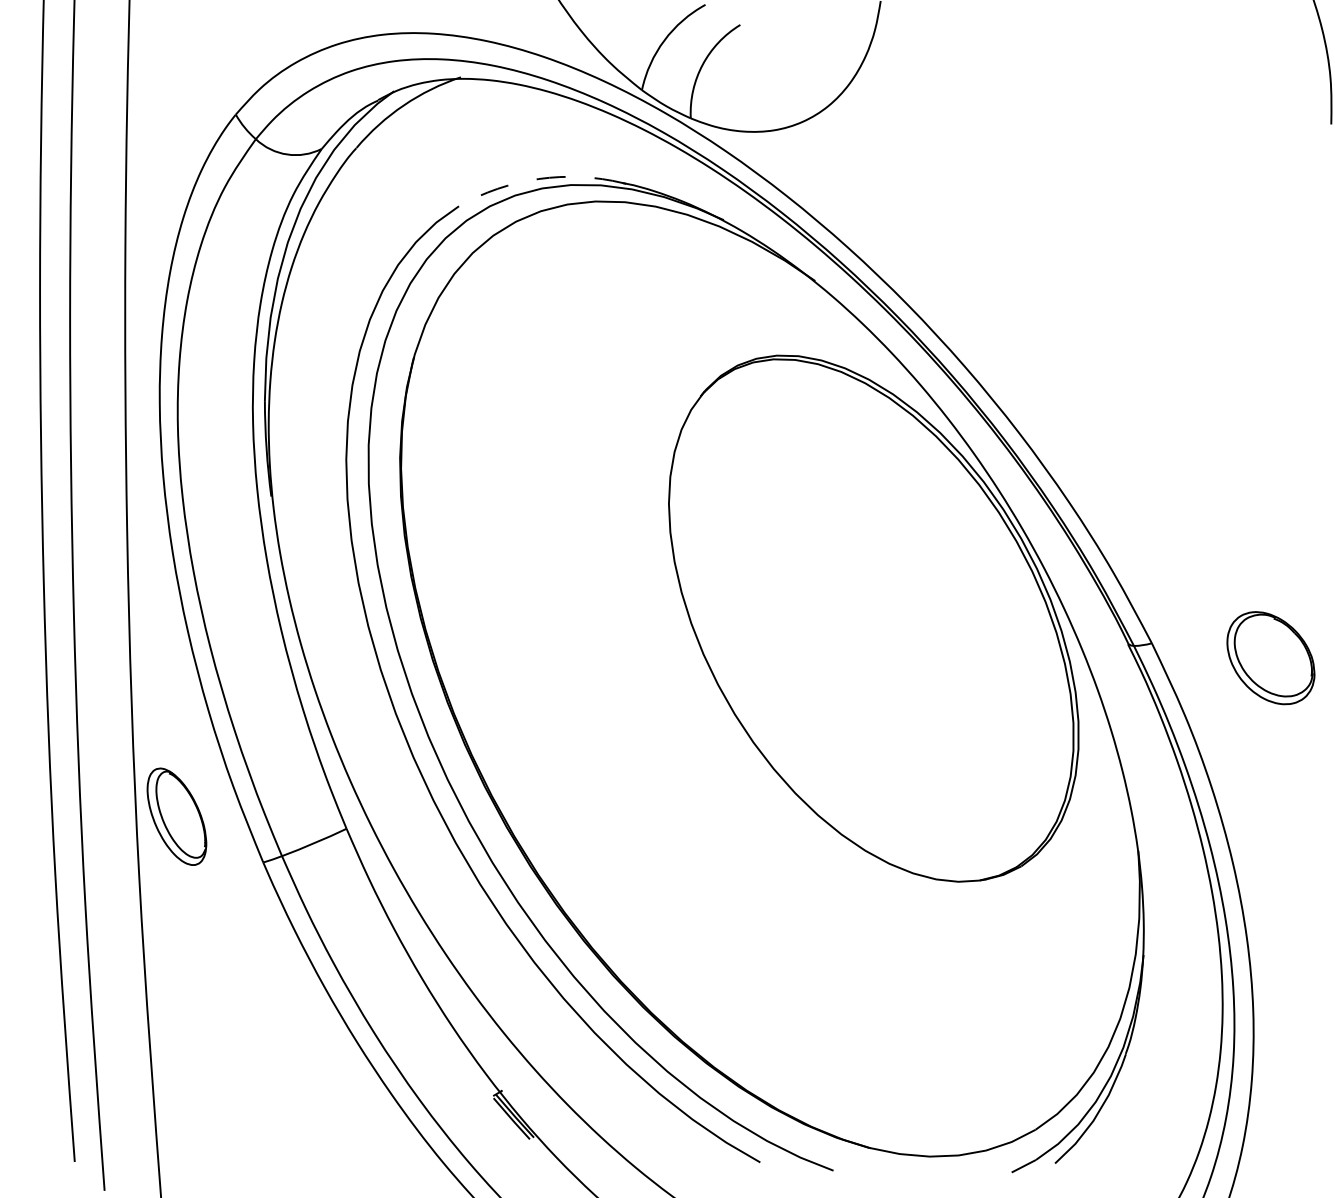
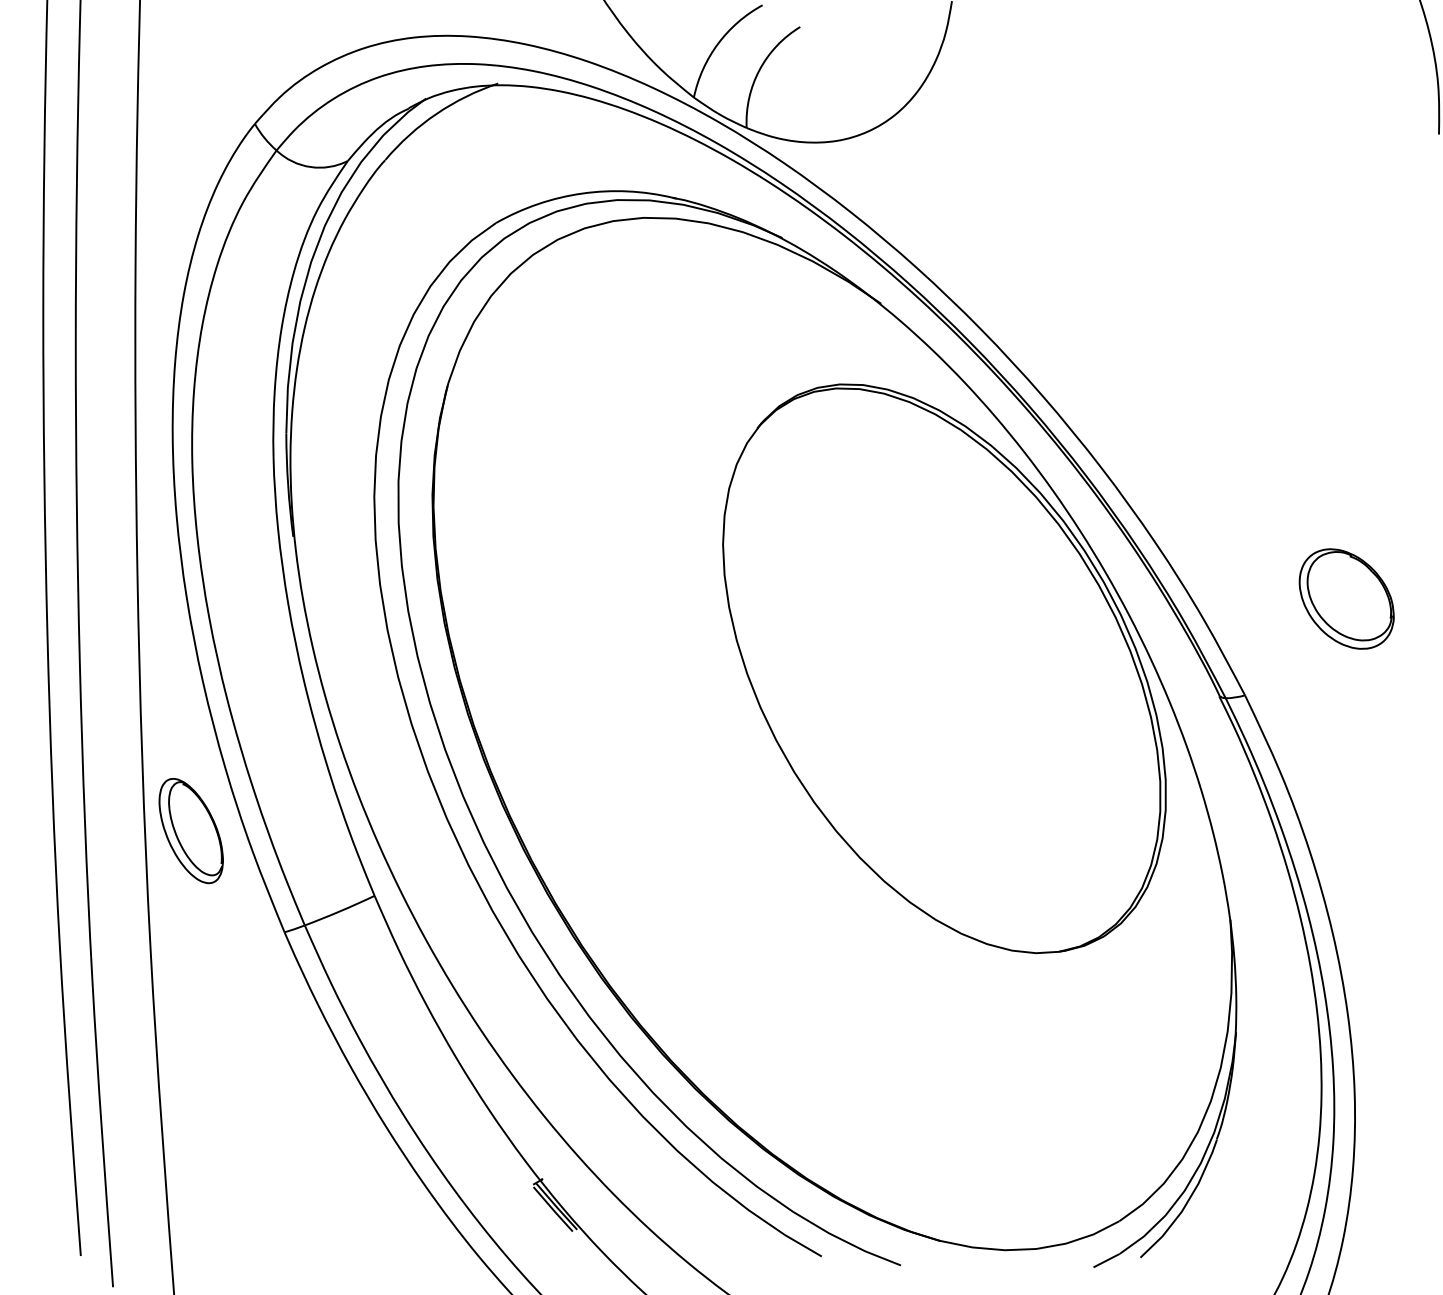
arc: (538, 179) -> (582, 194), dashed -> solid
part: (1270, 658) -> (1346, 599), moved
part: (176, 816) -> (190, 830), moved

